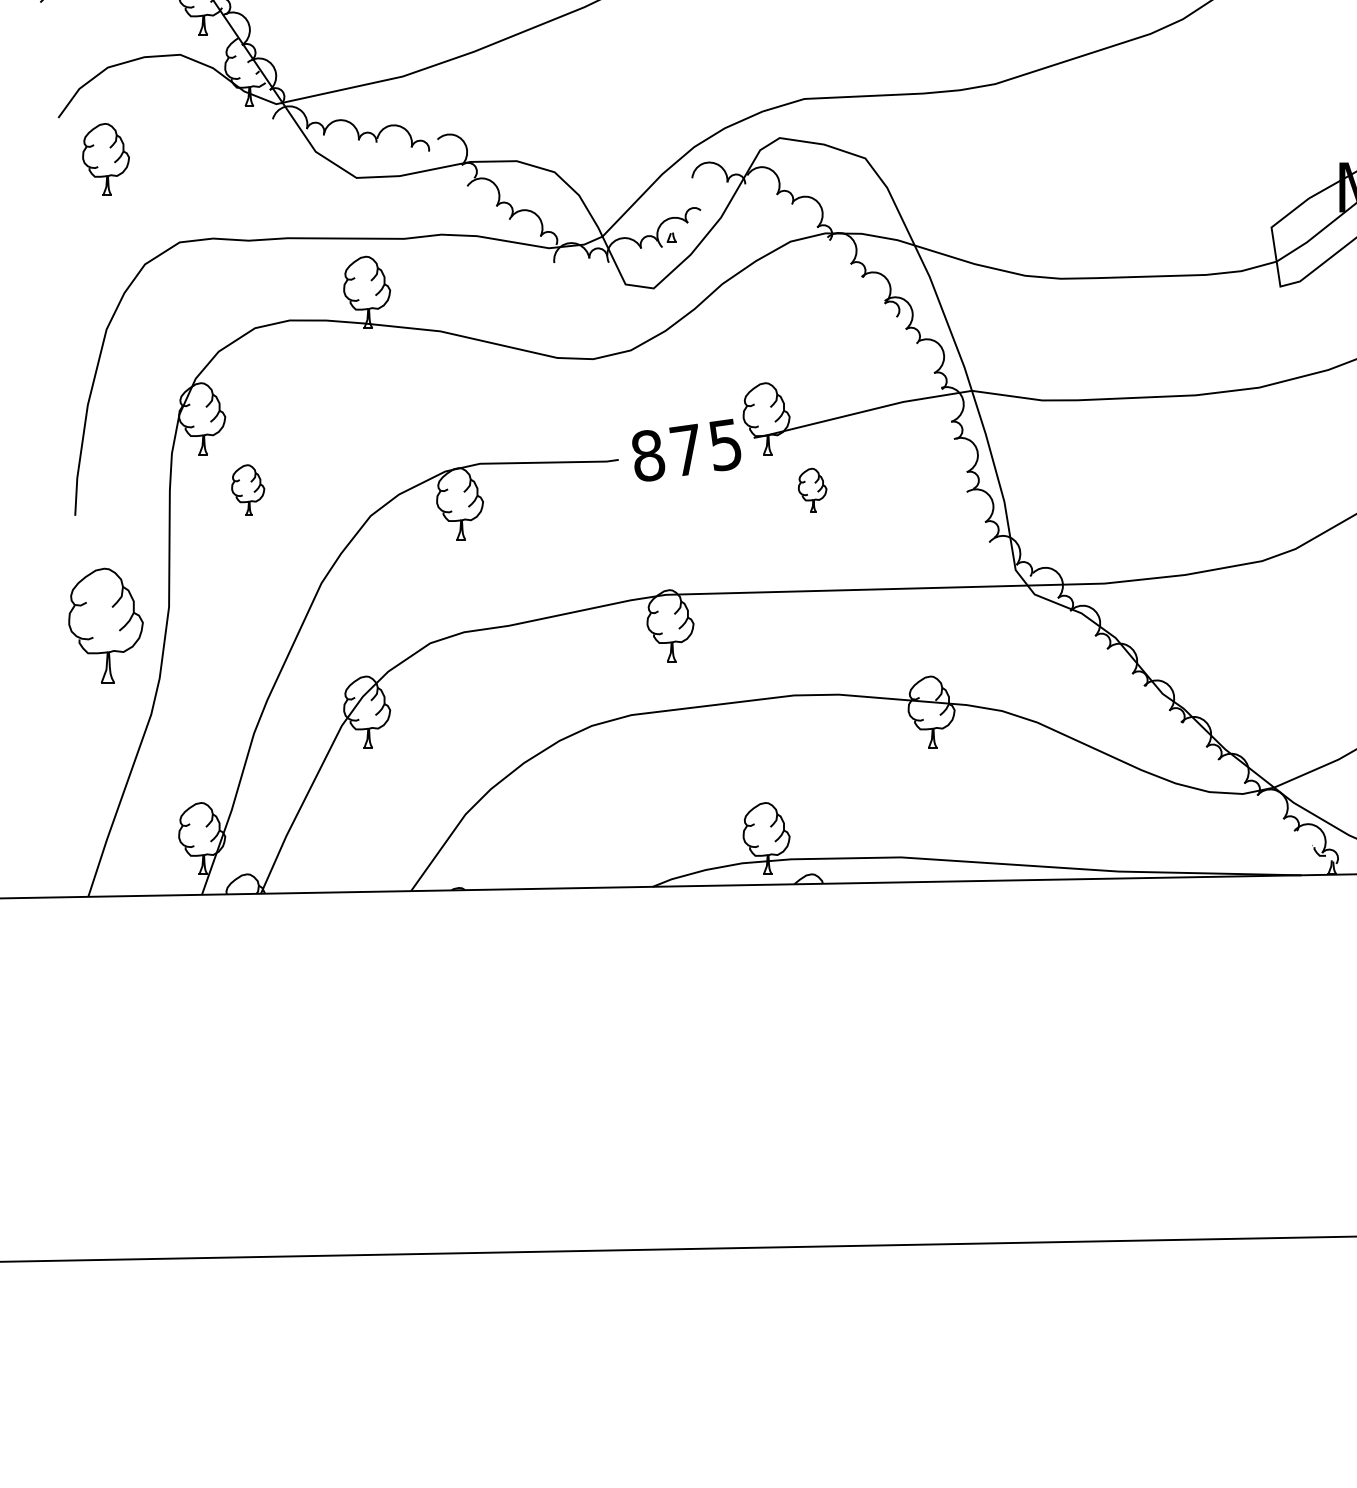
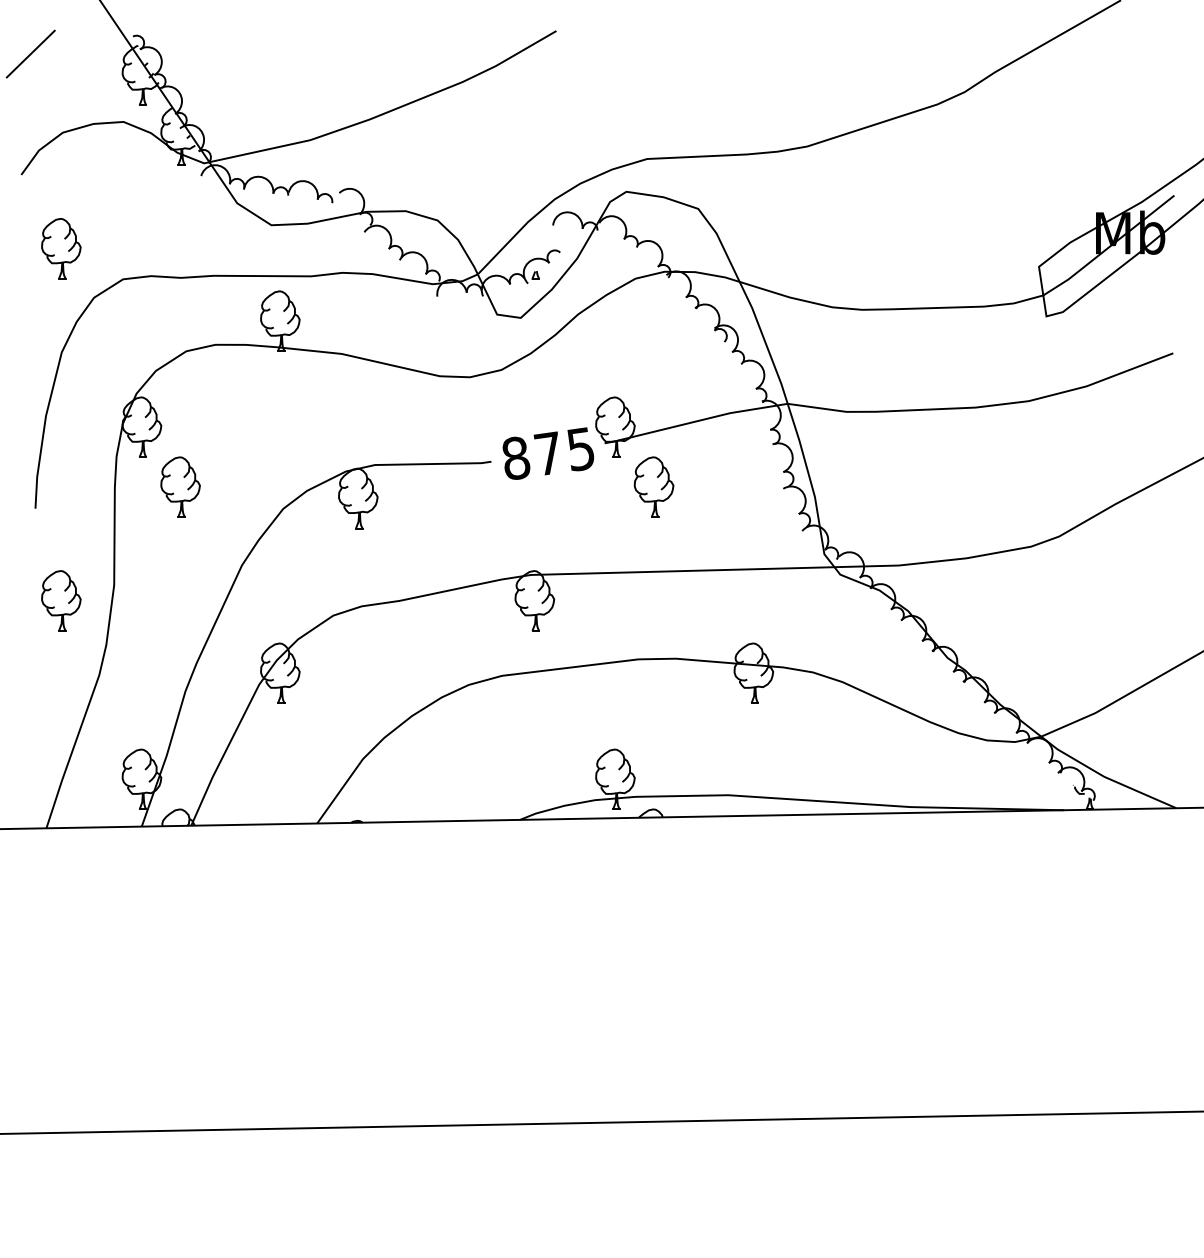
part: (106, 159) -> (61, 248), moved
part: (248, 489) -> (180, 486), size x1.43
part: (811, 489) -> (653, 486), size x1.67
part: (106, 625) -> (61, 600), size x0.62

